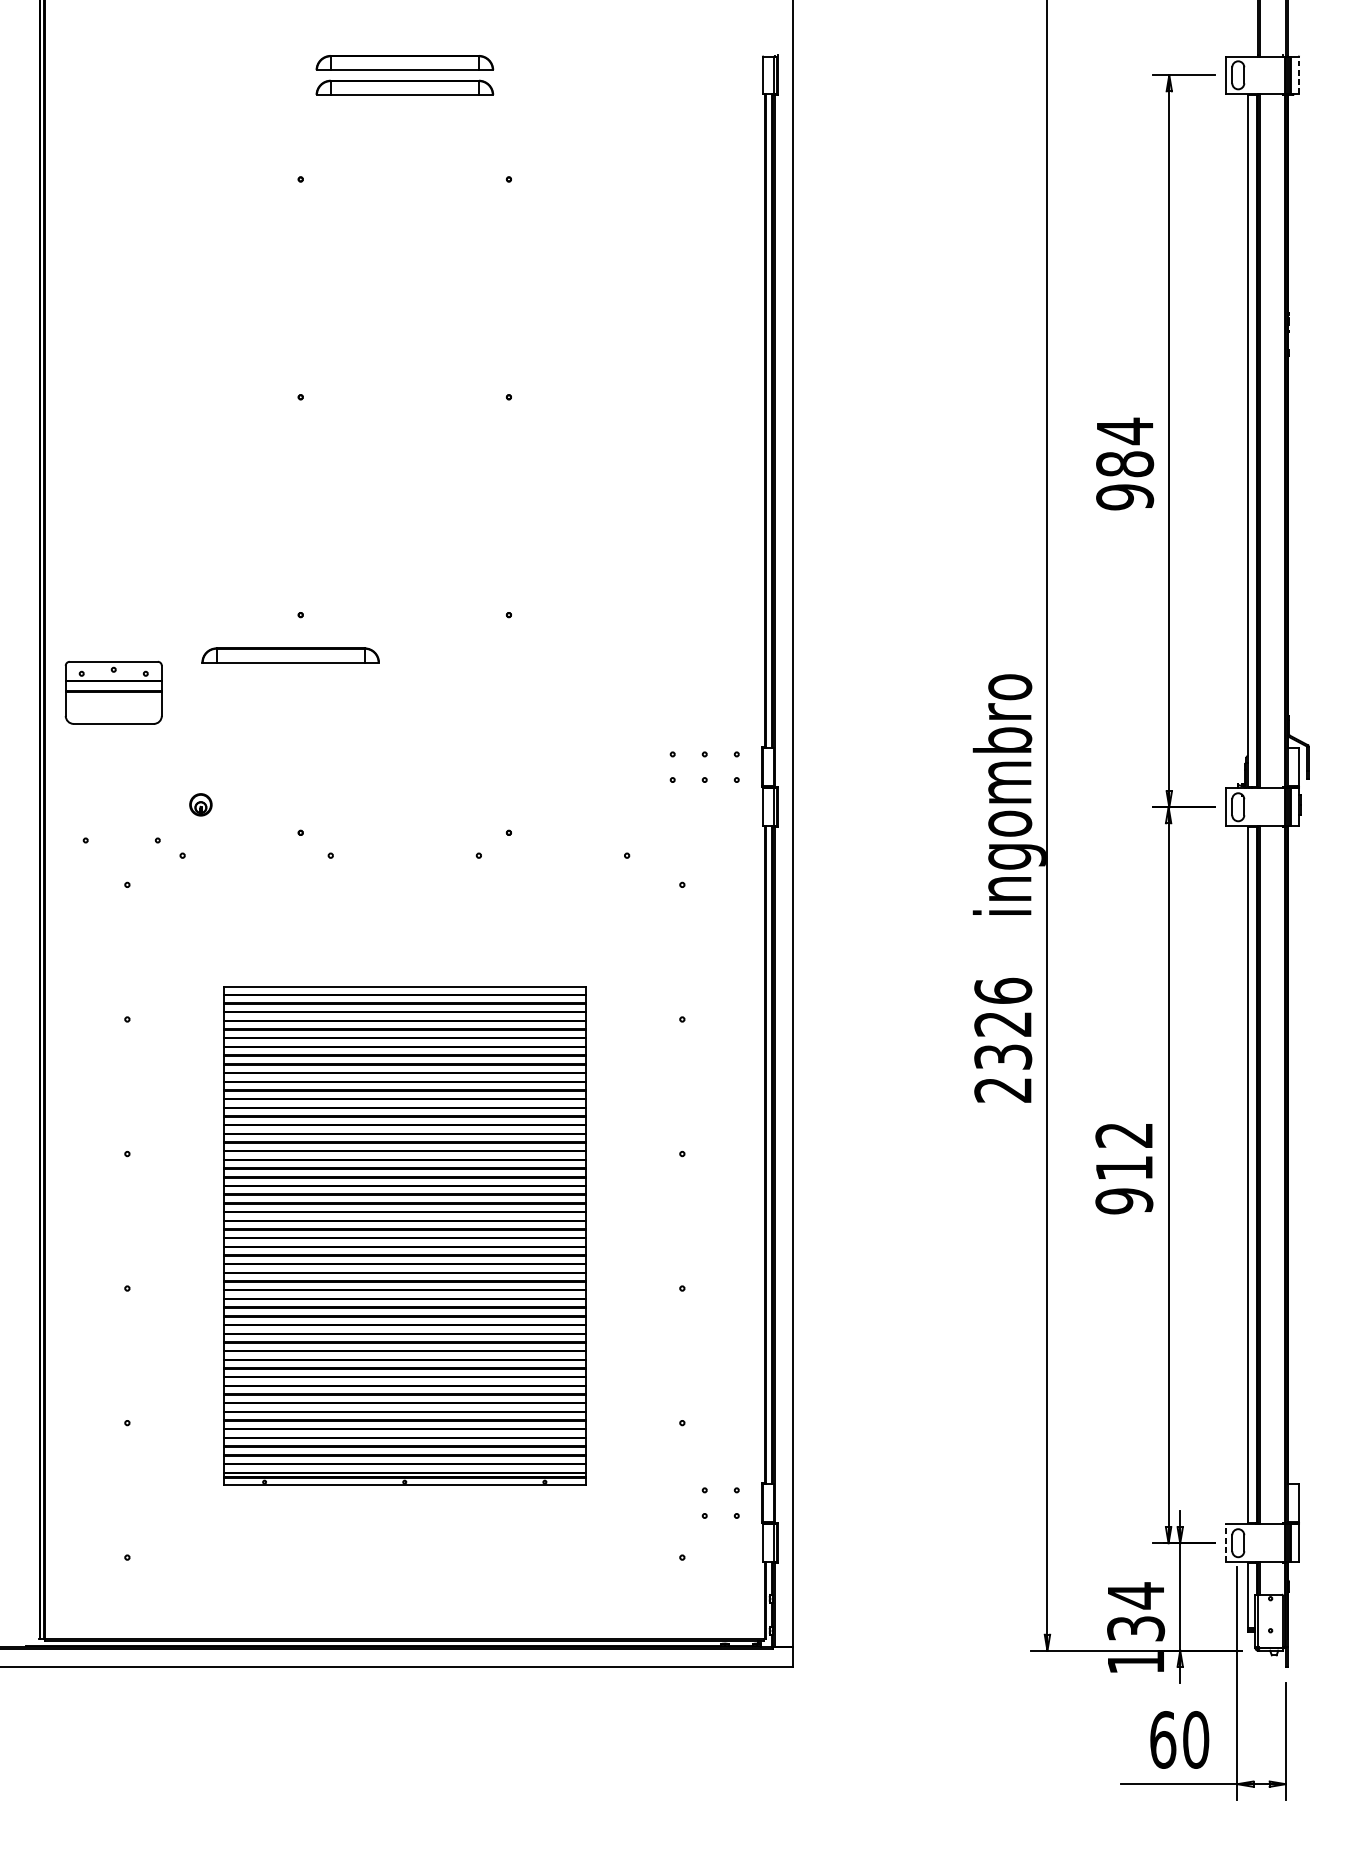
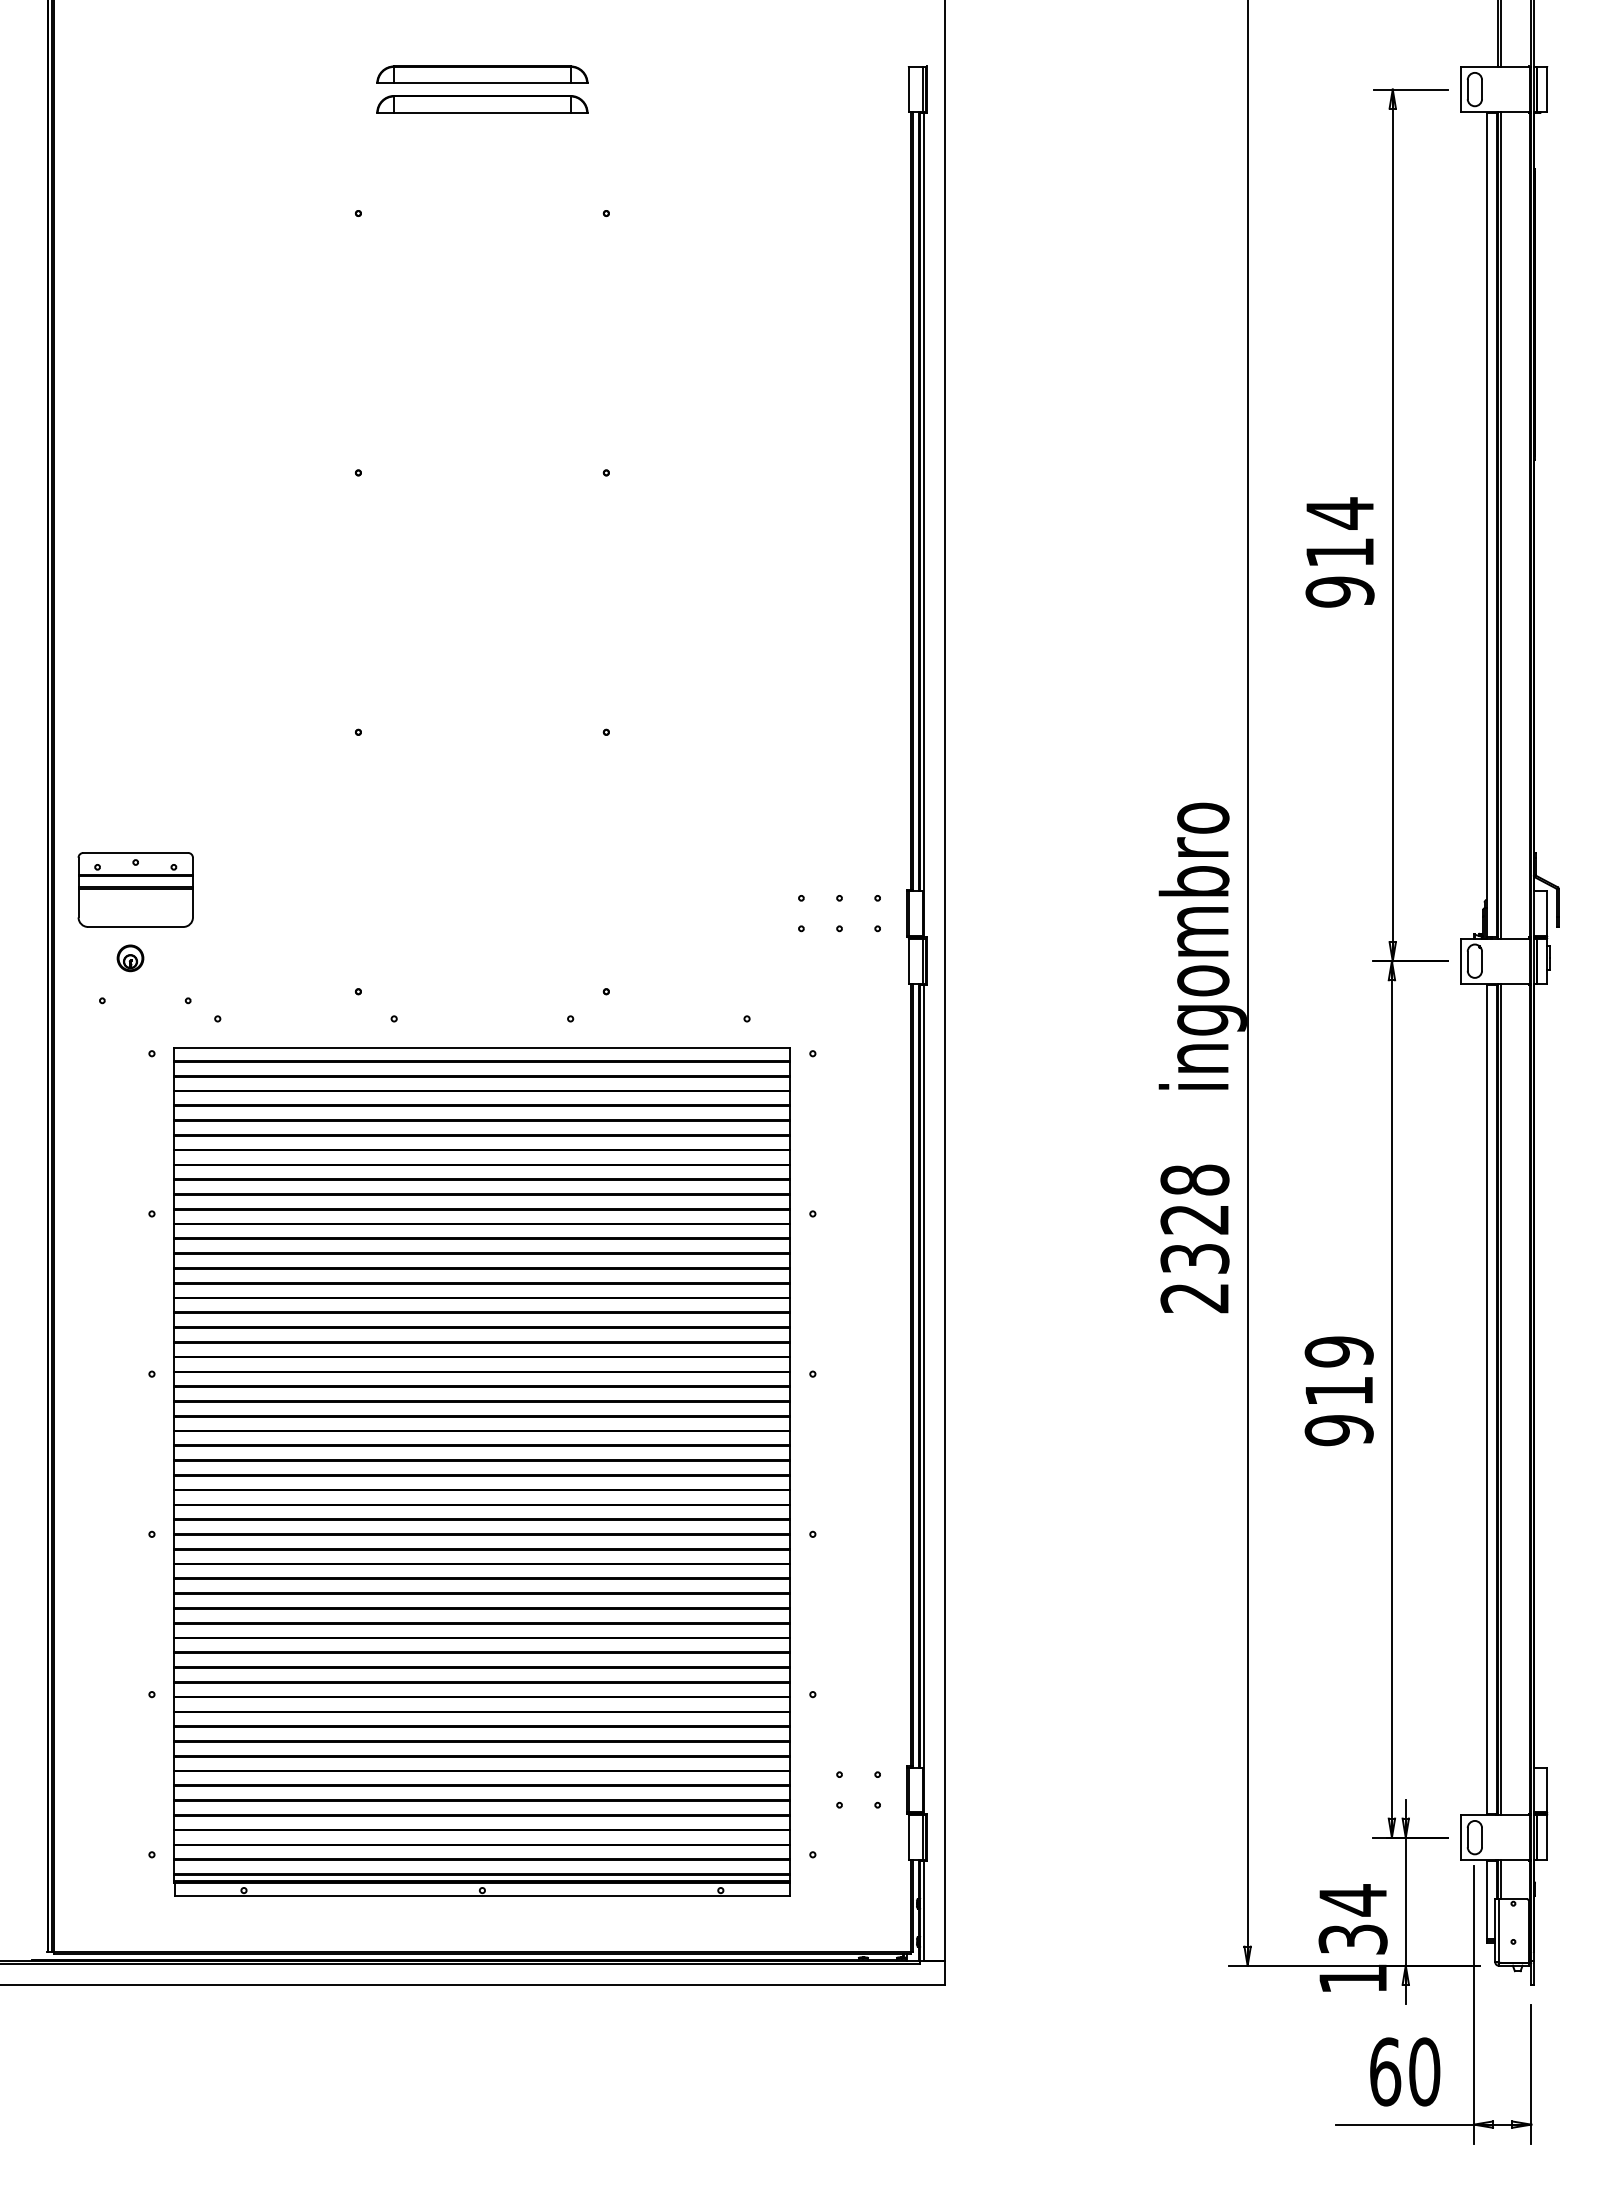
line: (1298, 75) -> (1546, 89), dashed -> solid
text: (1124, 464) -> (1339, 552), 984 -> 914
part: (290, 655) -> (346, 780), removed
part: (113, 692) -> (135, 889), moved
part: (200, 804) -> (130, 958), moved
text: (1002, 990) -> (1194, 1179), 2326 -> 2328
text: (1123, 1134) -> (1338, 1351), 912 -> 919
part: (404, 1235) -> (481, 1471), size x1.43
line: (1226, 1543) -> (1460, 1837), dashed -> solid

